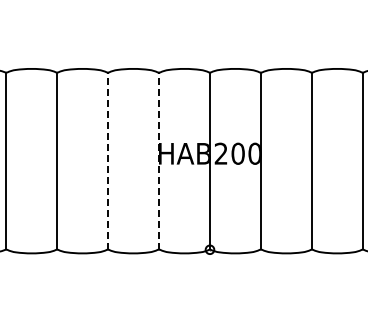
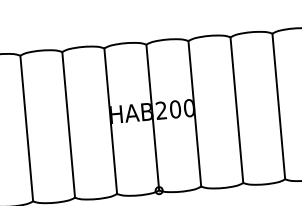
line: (108, 161) -> (69, 125), dashed -> solid
line: (159, 161) -> (111, 121), dashed -> solid

